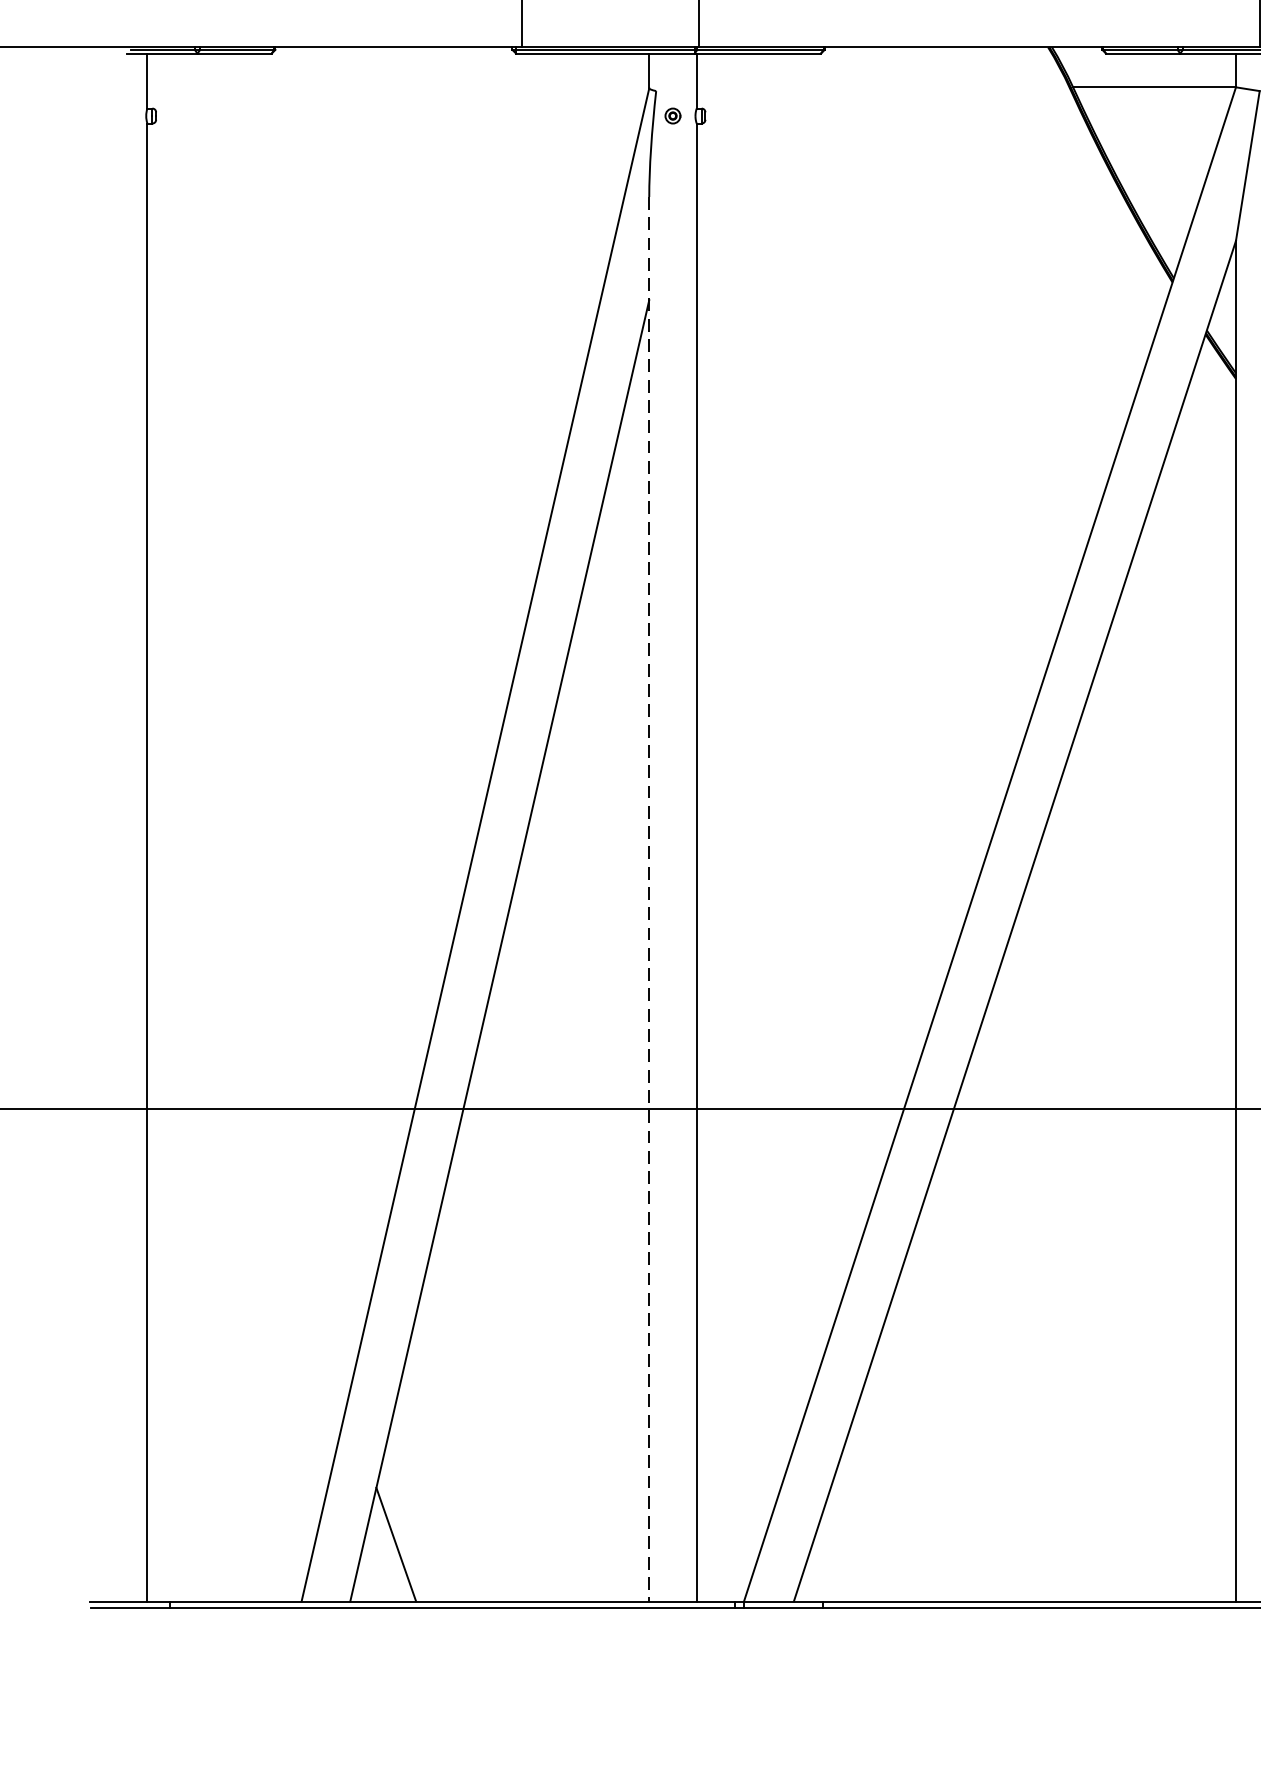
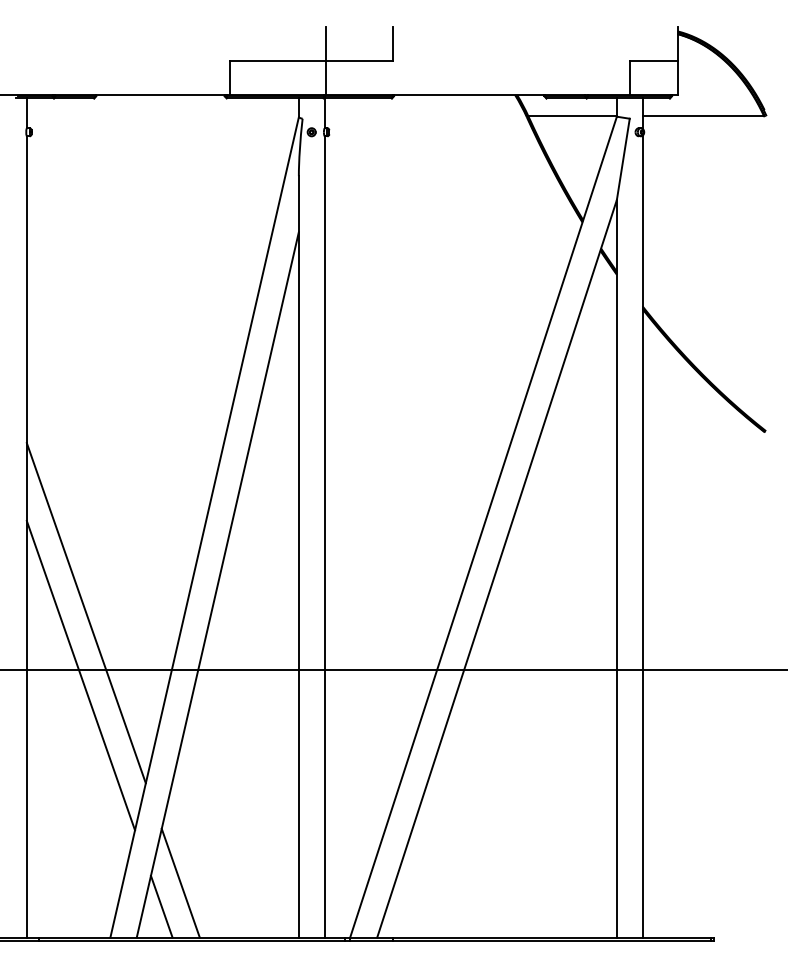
line: (648, 898) -> (298, 556), dashed -> solid
line: (255, 1003) -> (85, 613), added
line: (246, 1118) -> (80, 675), added
line: (430, 1500) -> (180, 882), added

